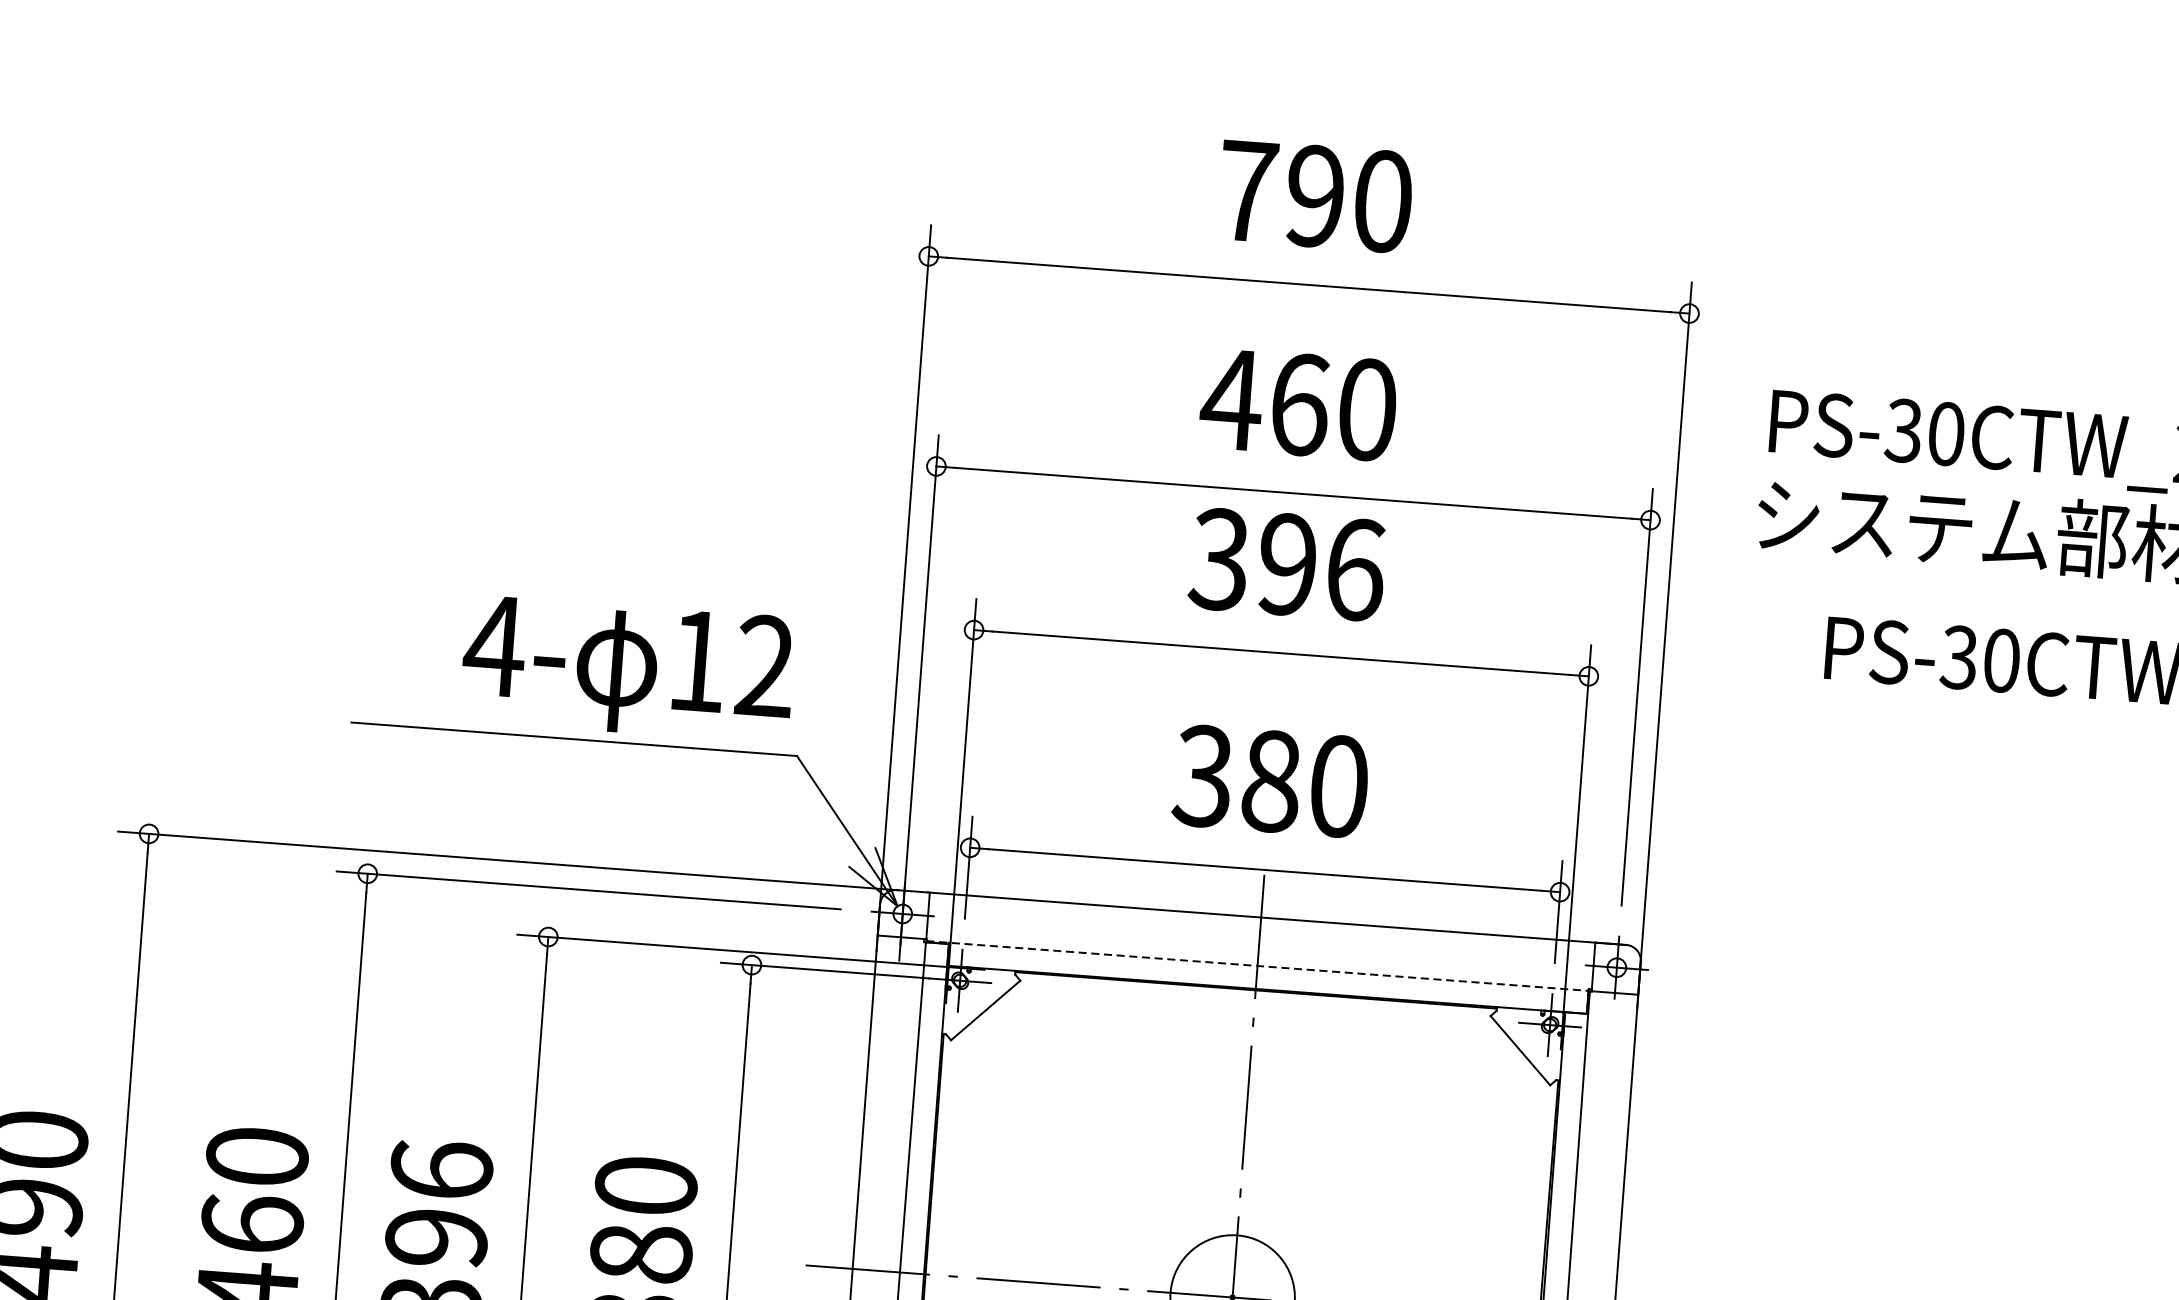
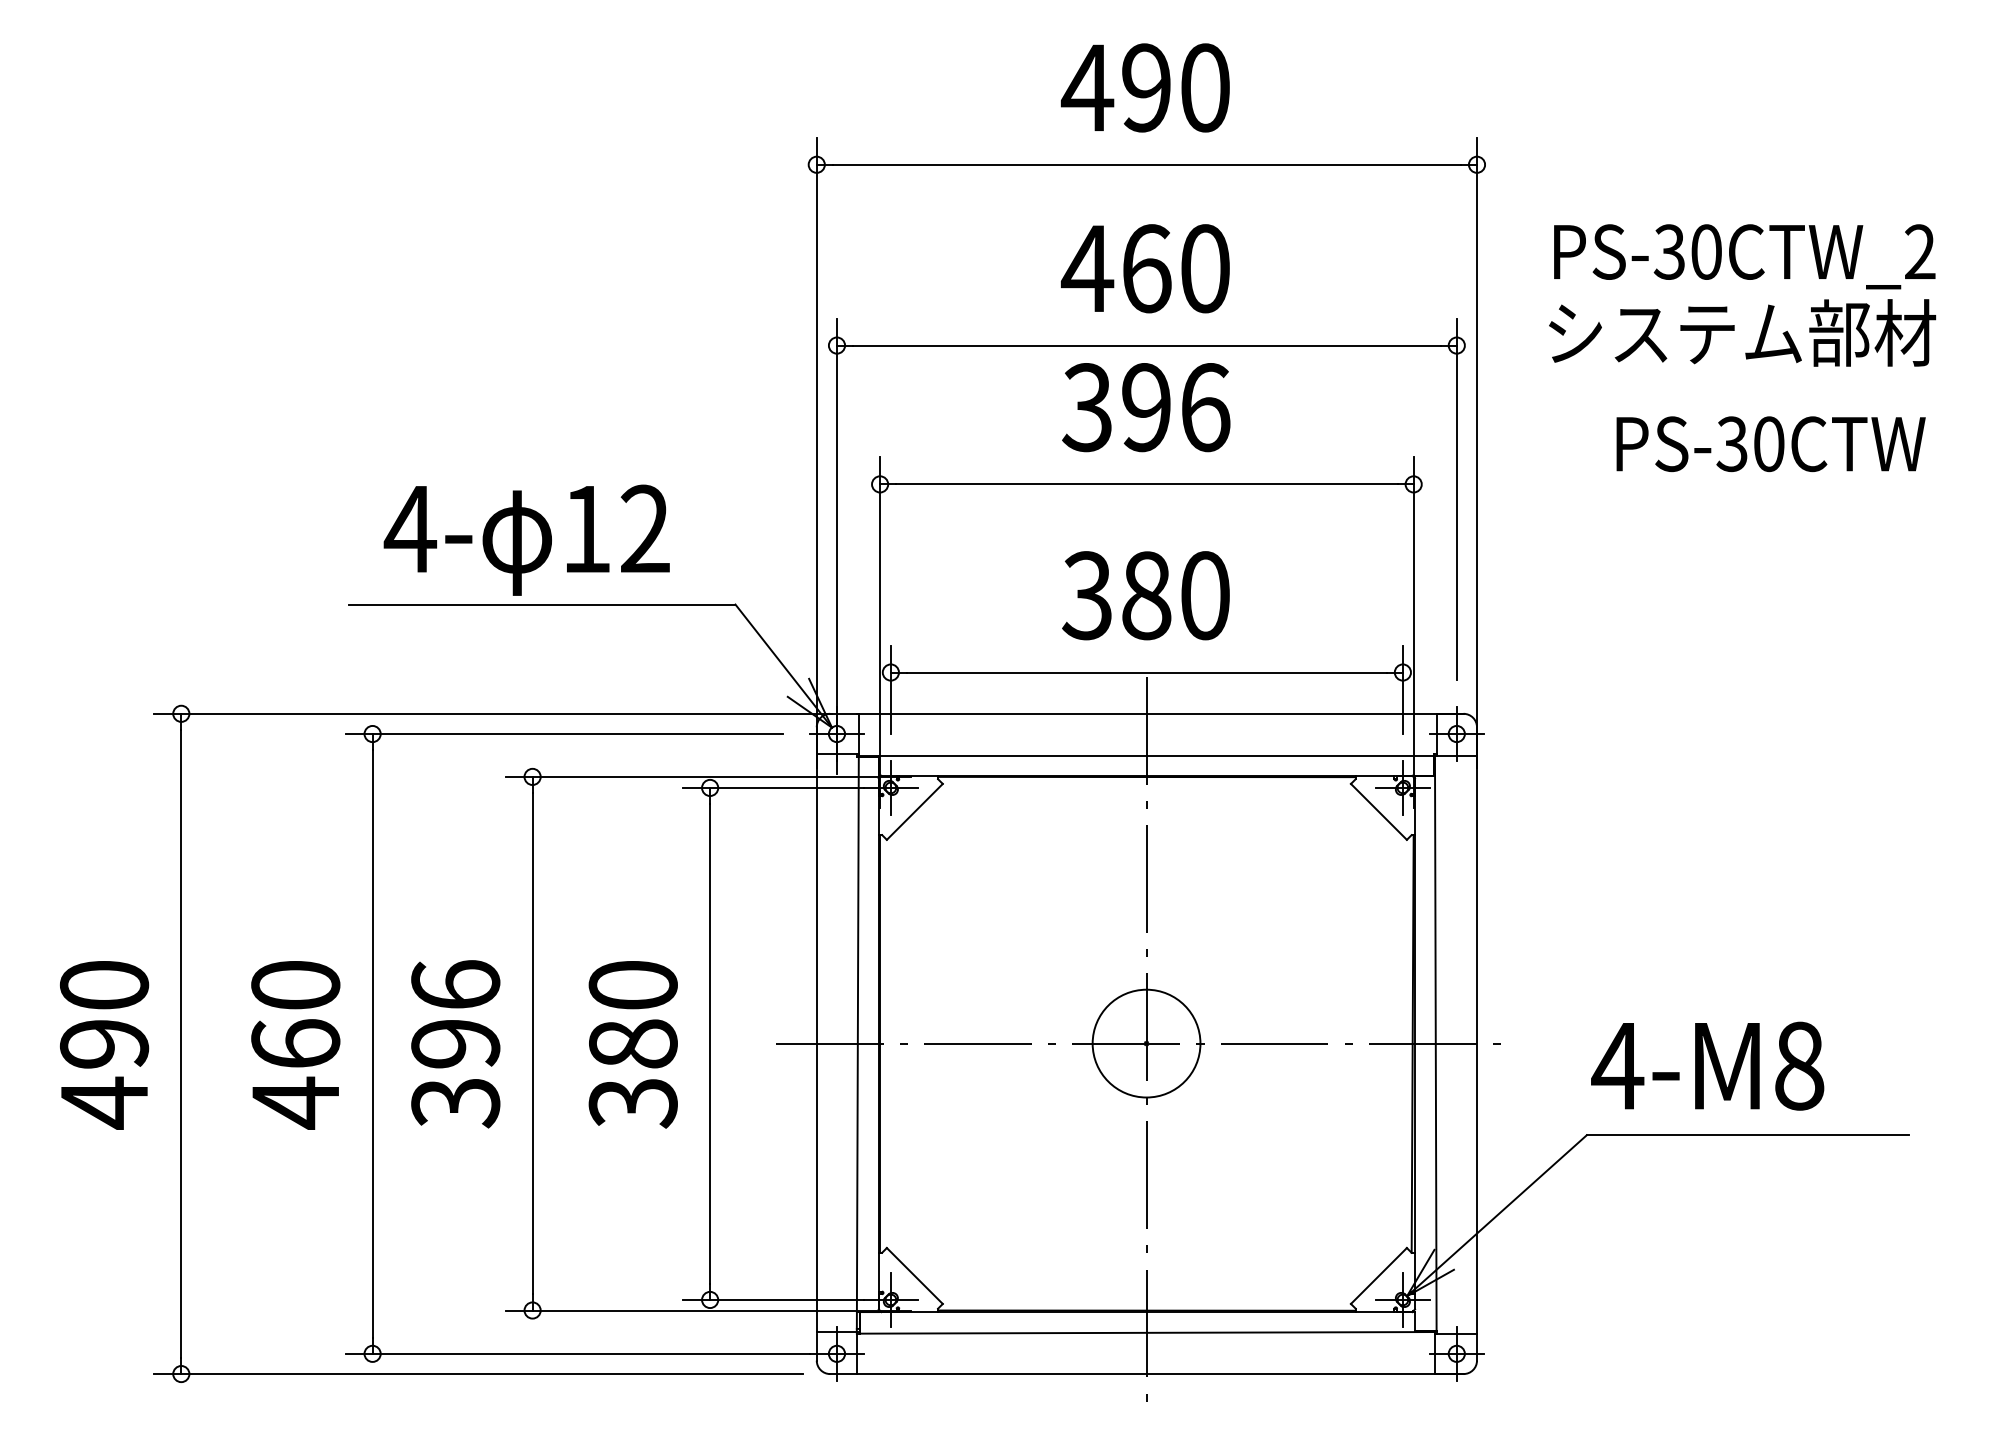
text: (1247, 190) -> (1087, 87), 790 -> 490
text: (627, 667) -> (526, 539), moved
line: (1258, 965) -> (1147, 755), dashed -> solid

